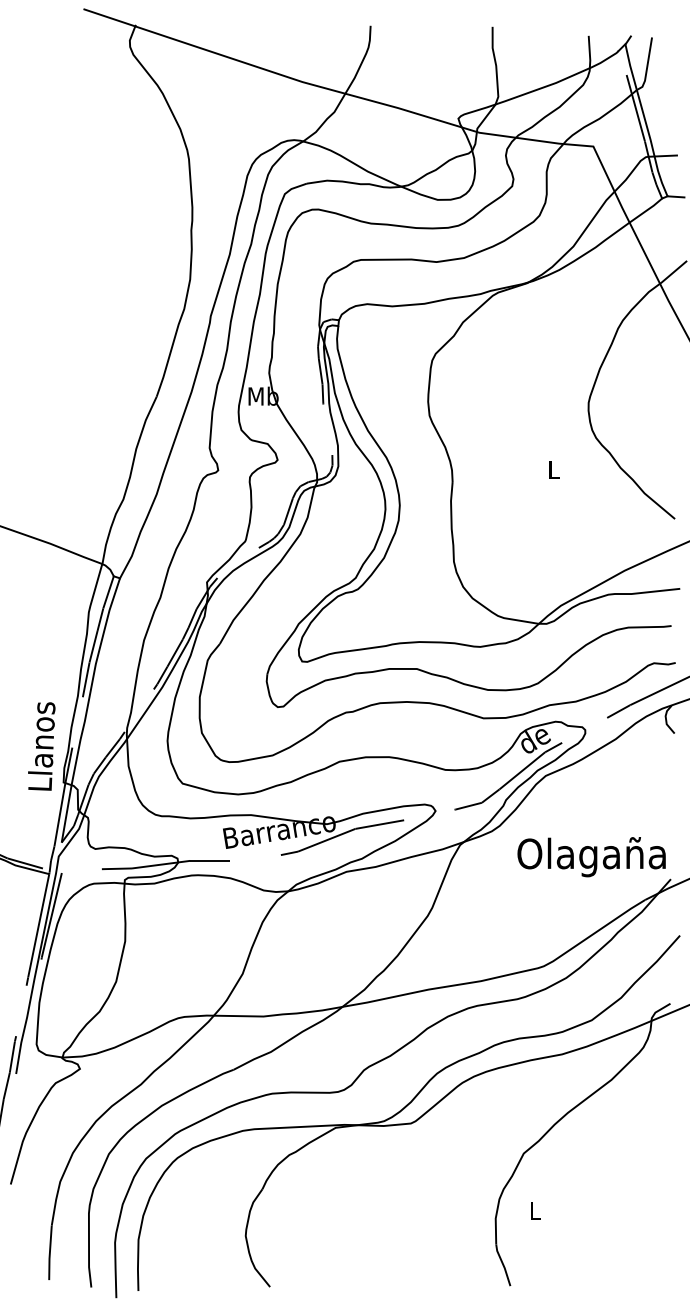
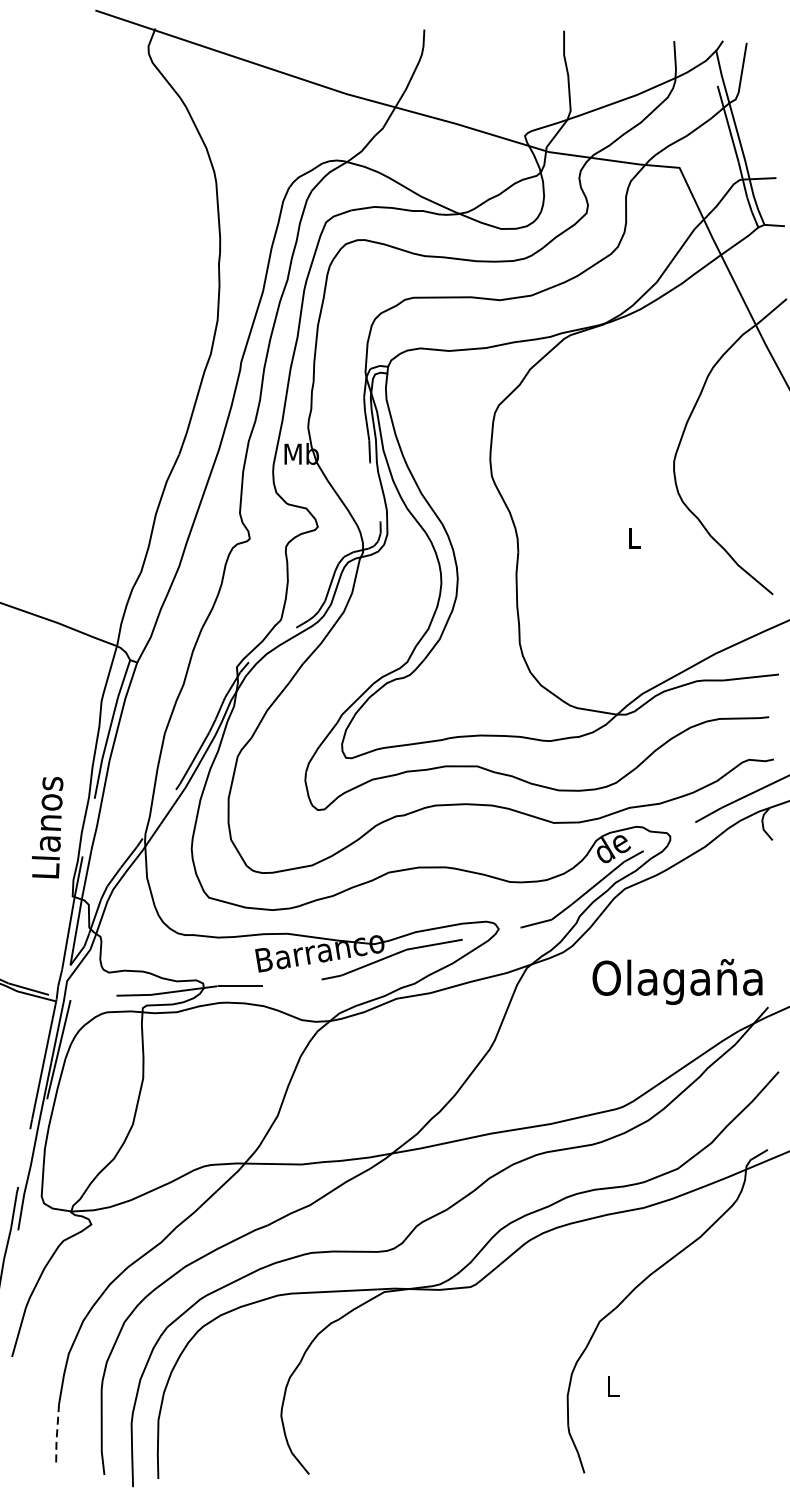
text: (41, 746) -> (47, 827), moved
line: (49, 1253) -> (56, 1435), solid -> dashed

